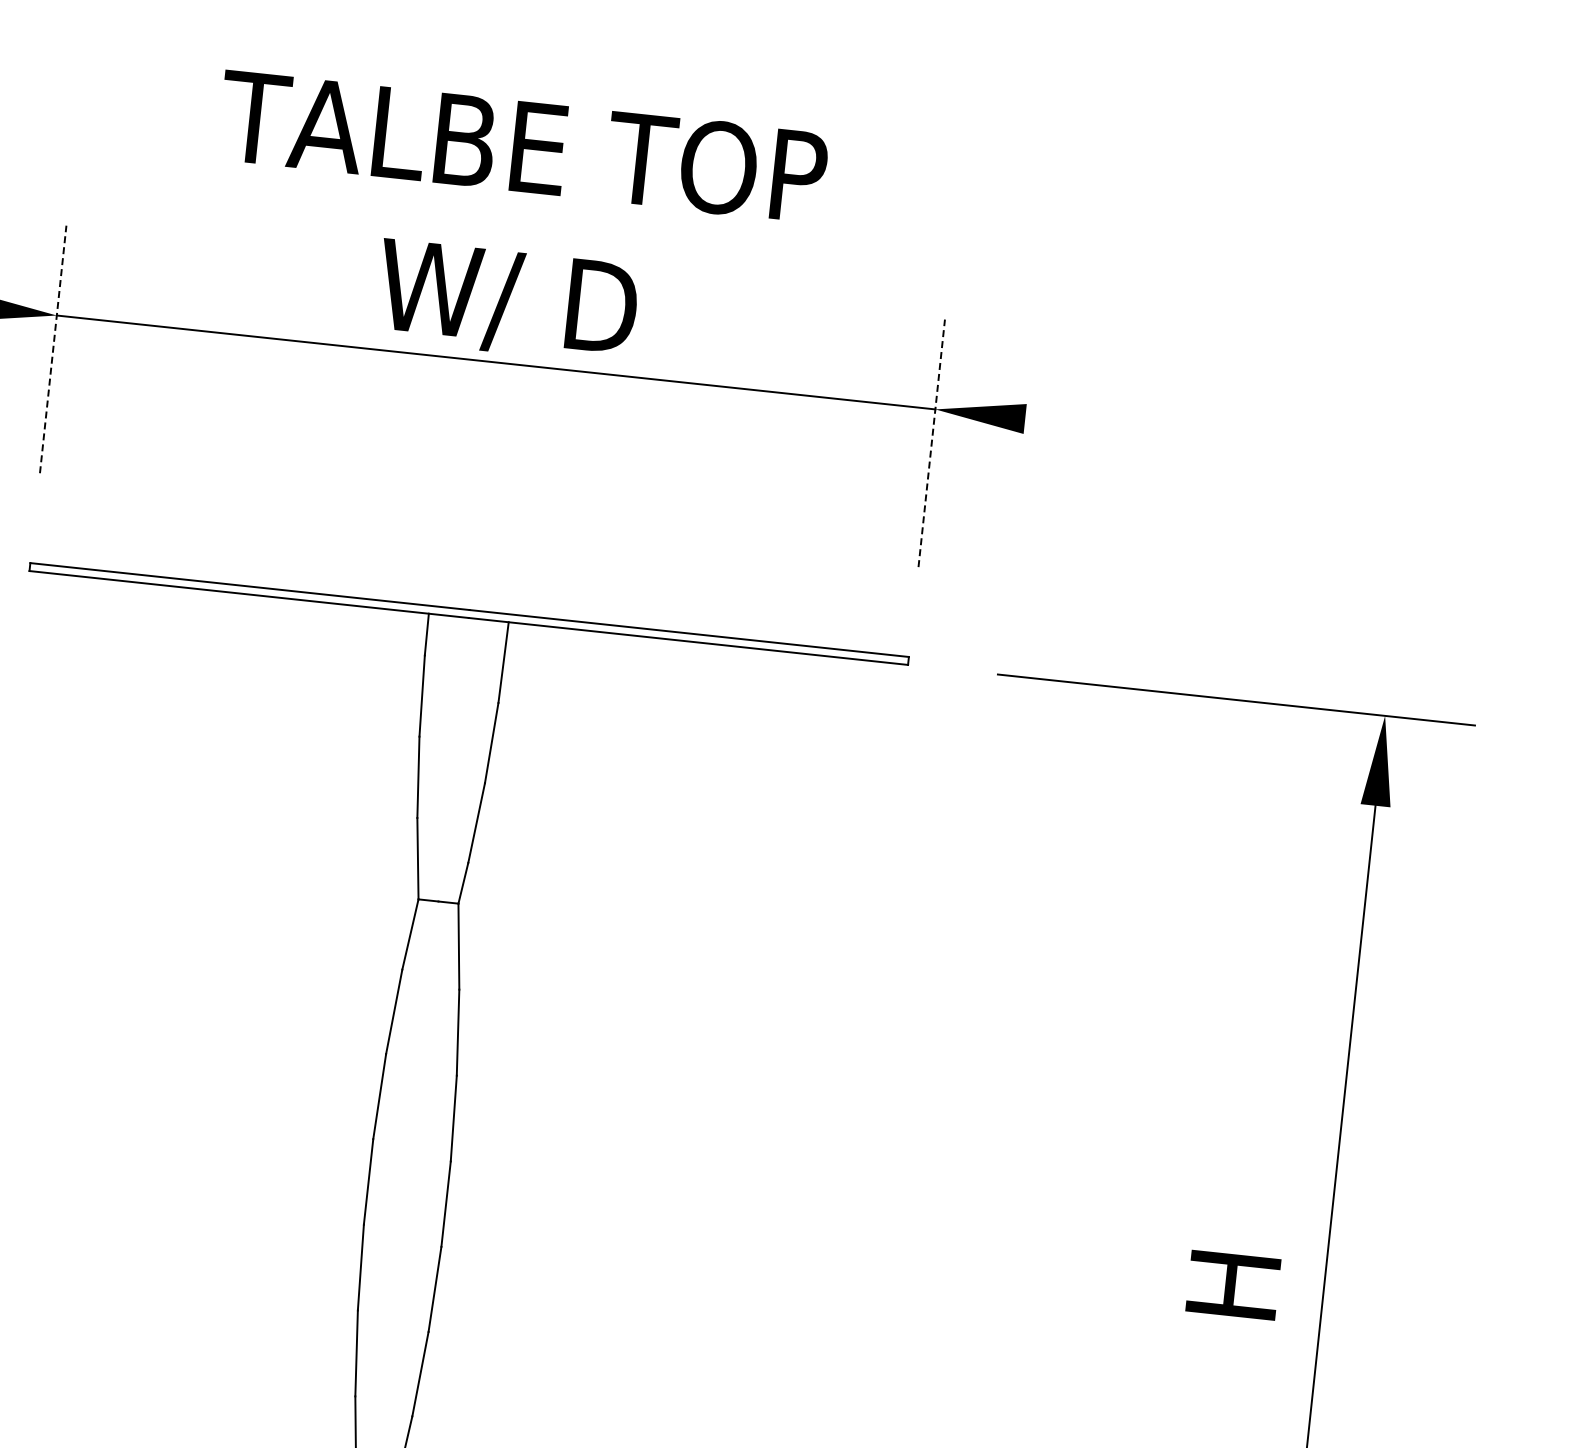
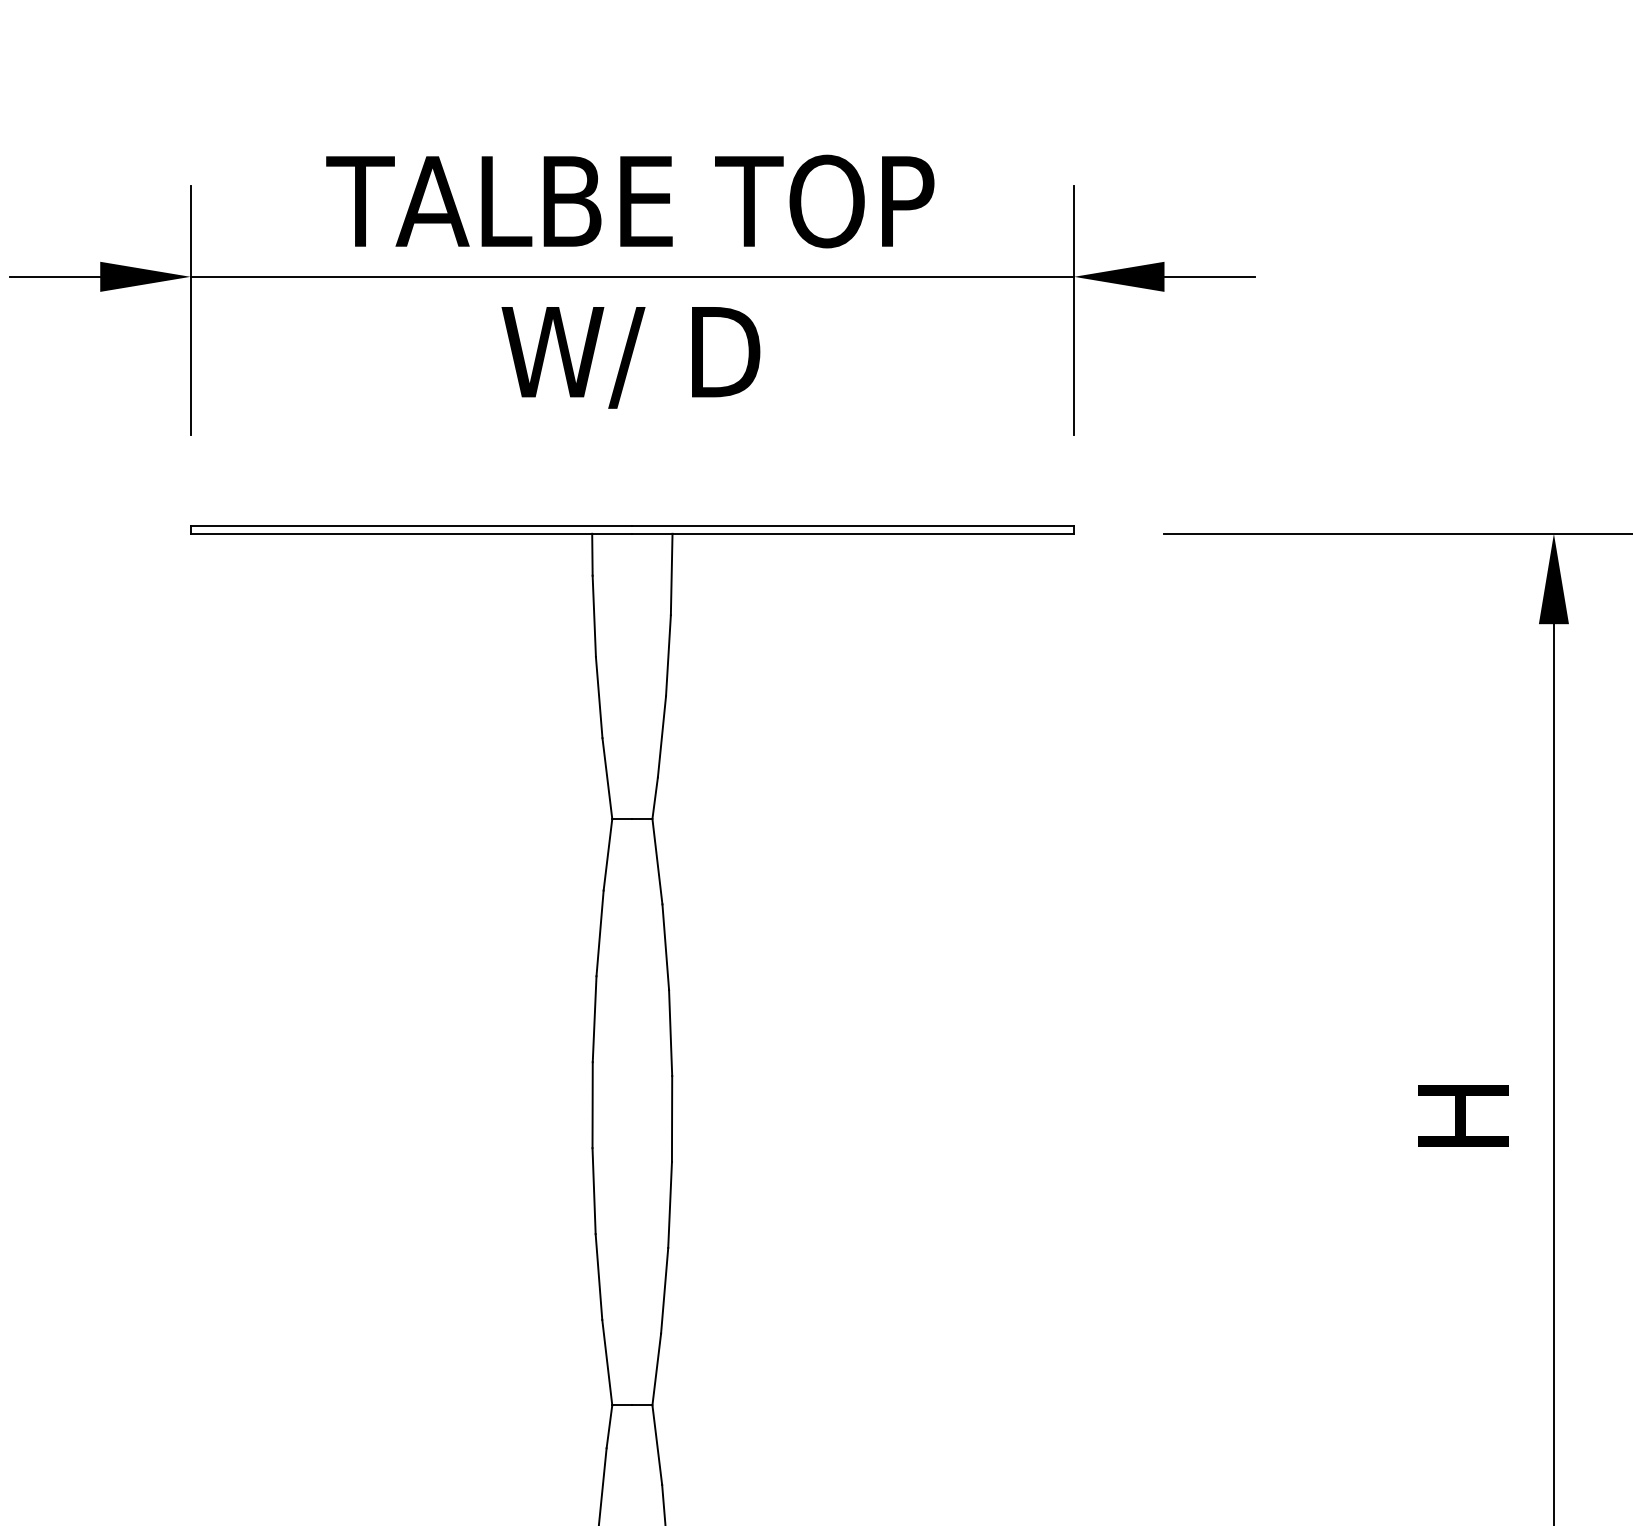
text: (514, 226) -> (630, 281), moved
line: (53, 348) -> (190, 310), dashed -> solid
line: (1070, 423) -> (1209, 276), added
line: (932, 442) -> (1074, 310), dashed -> solid

